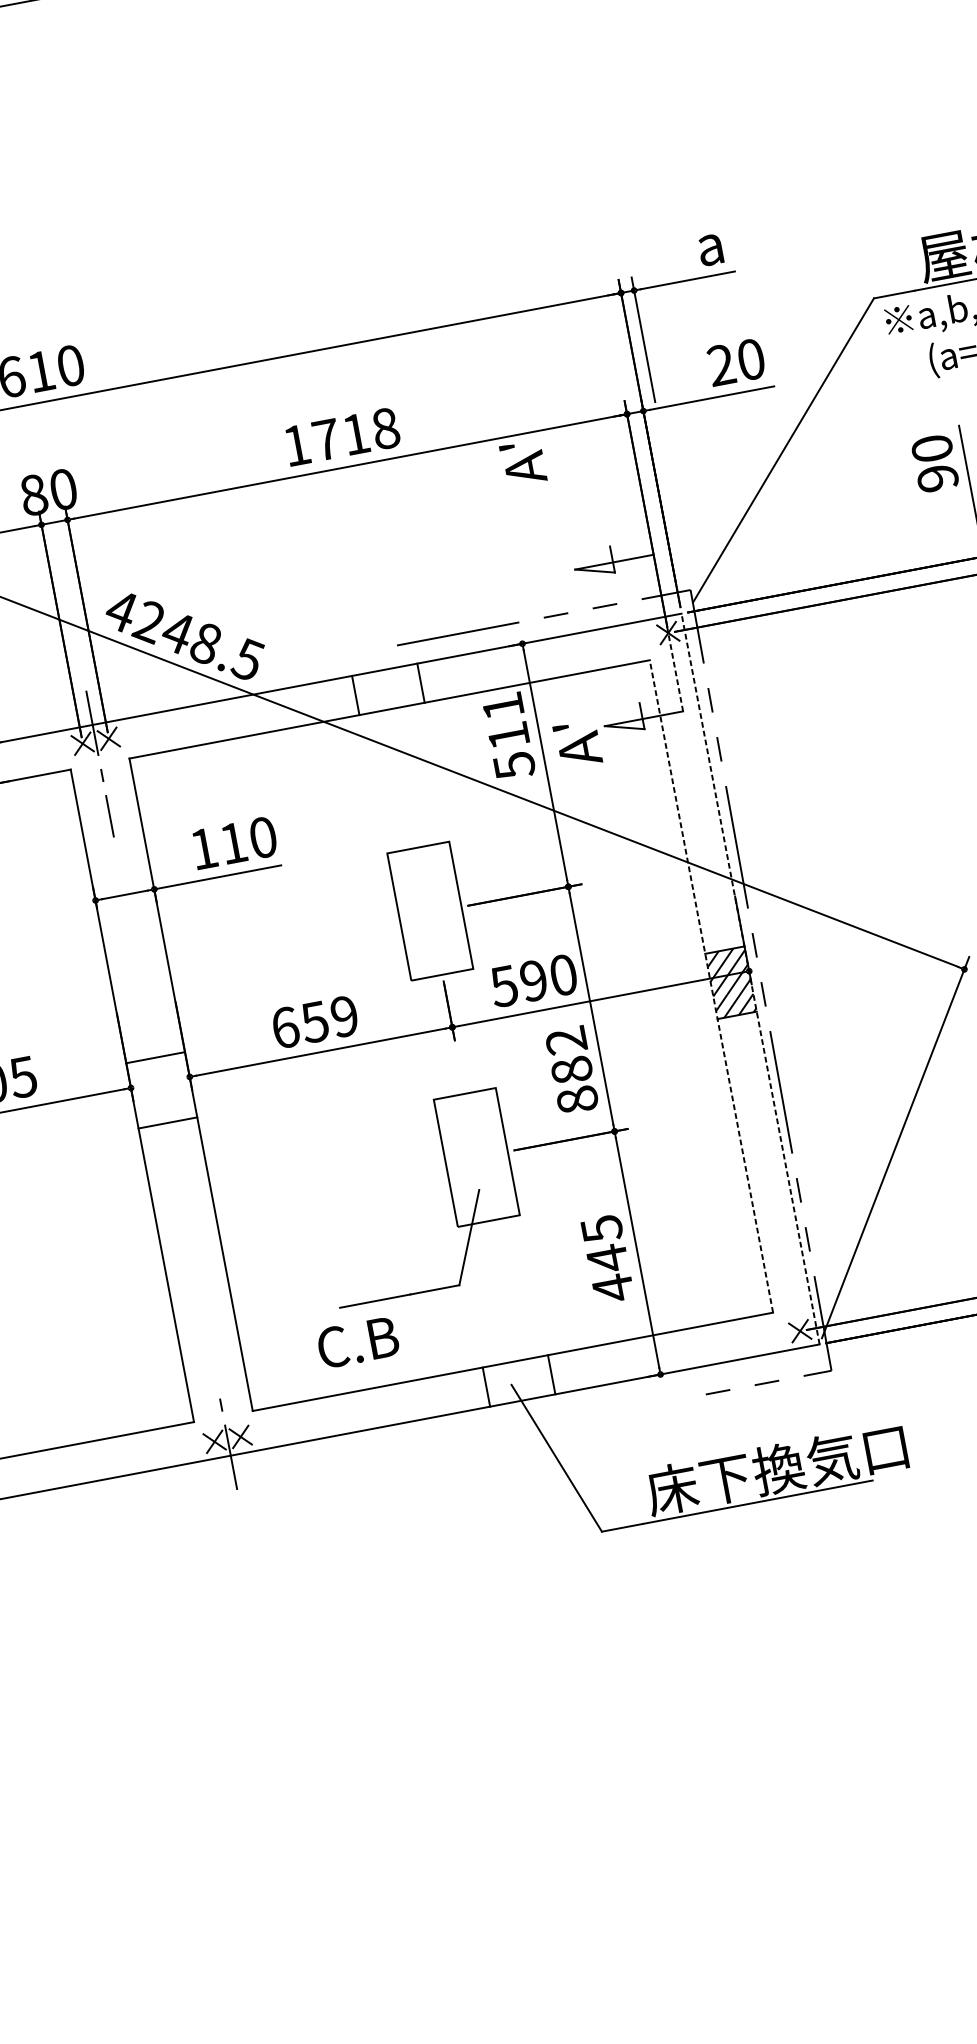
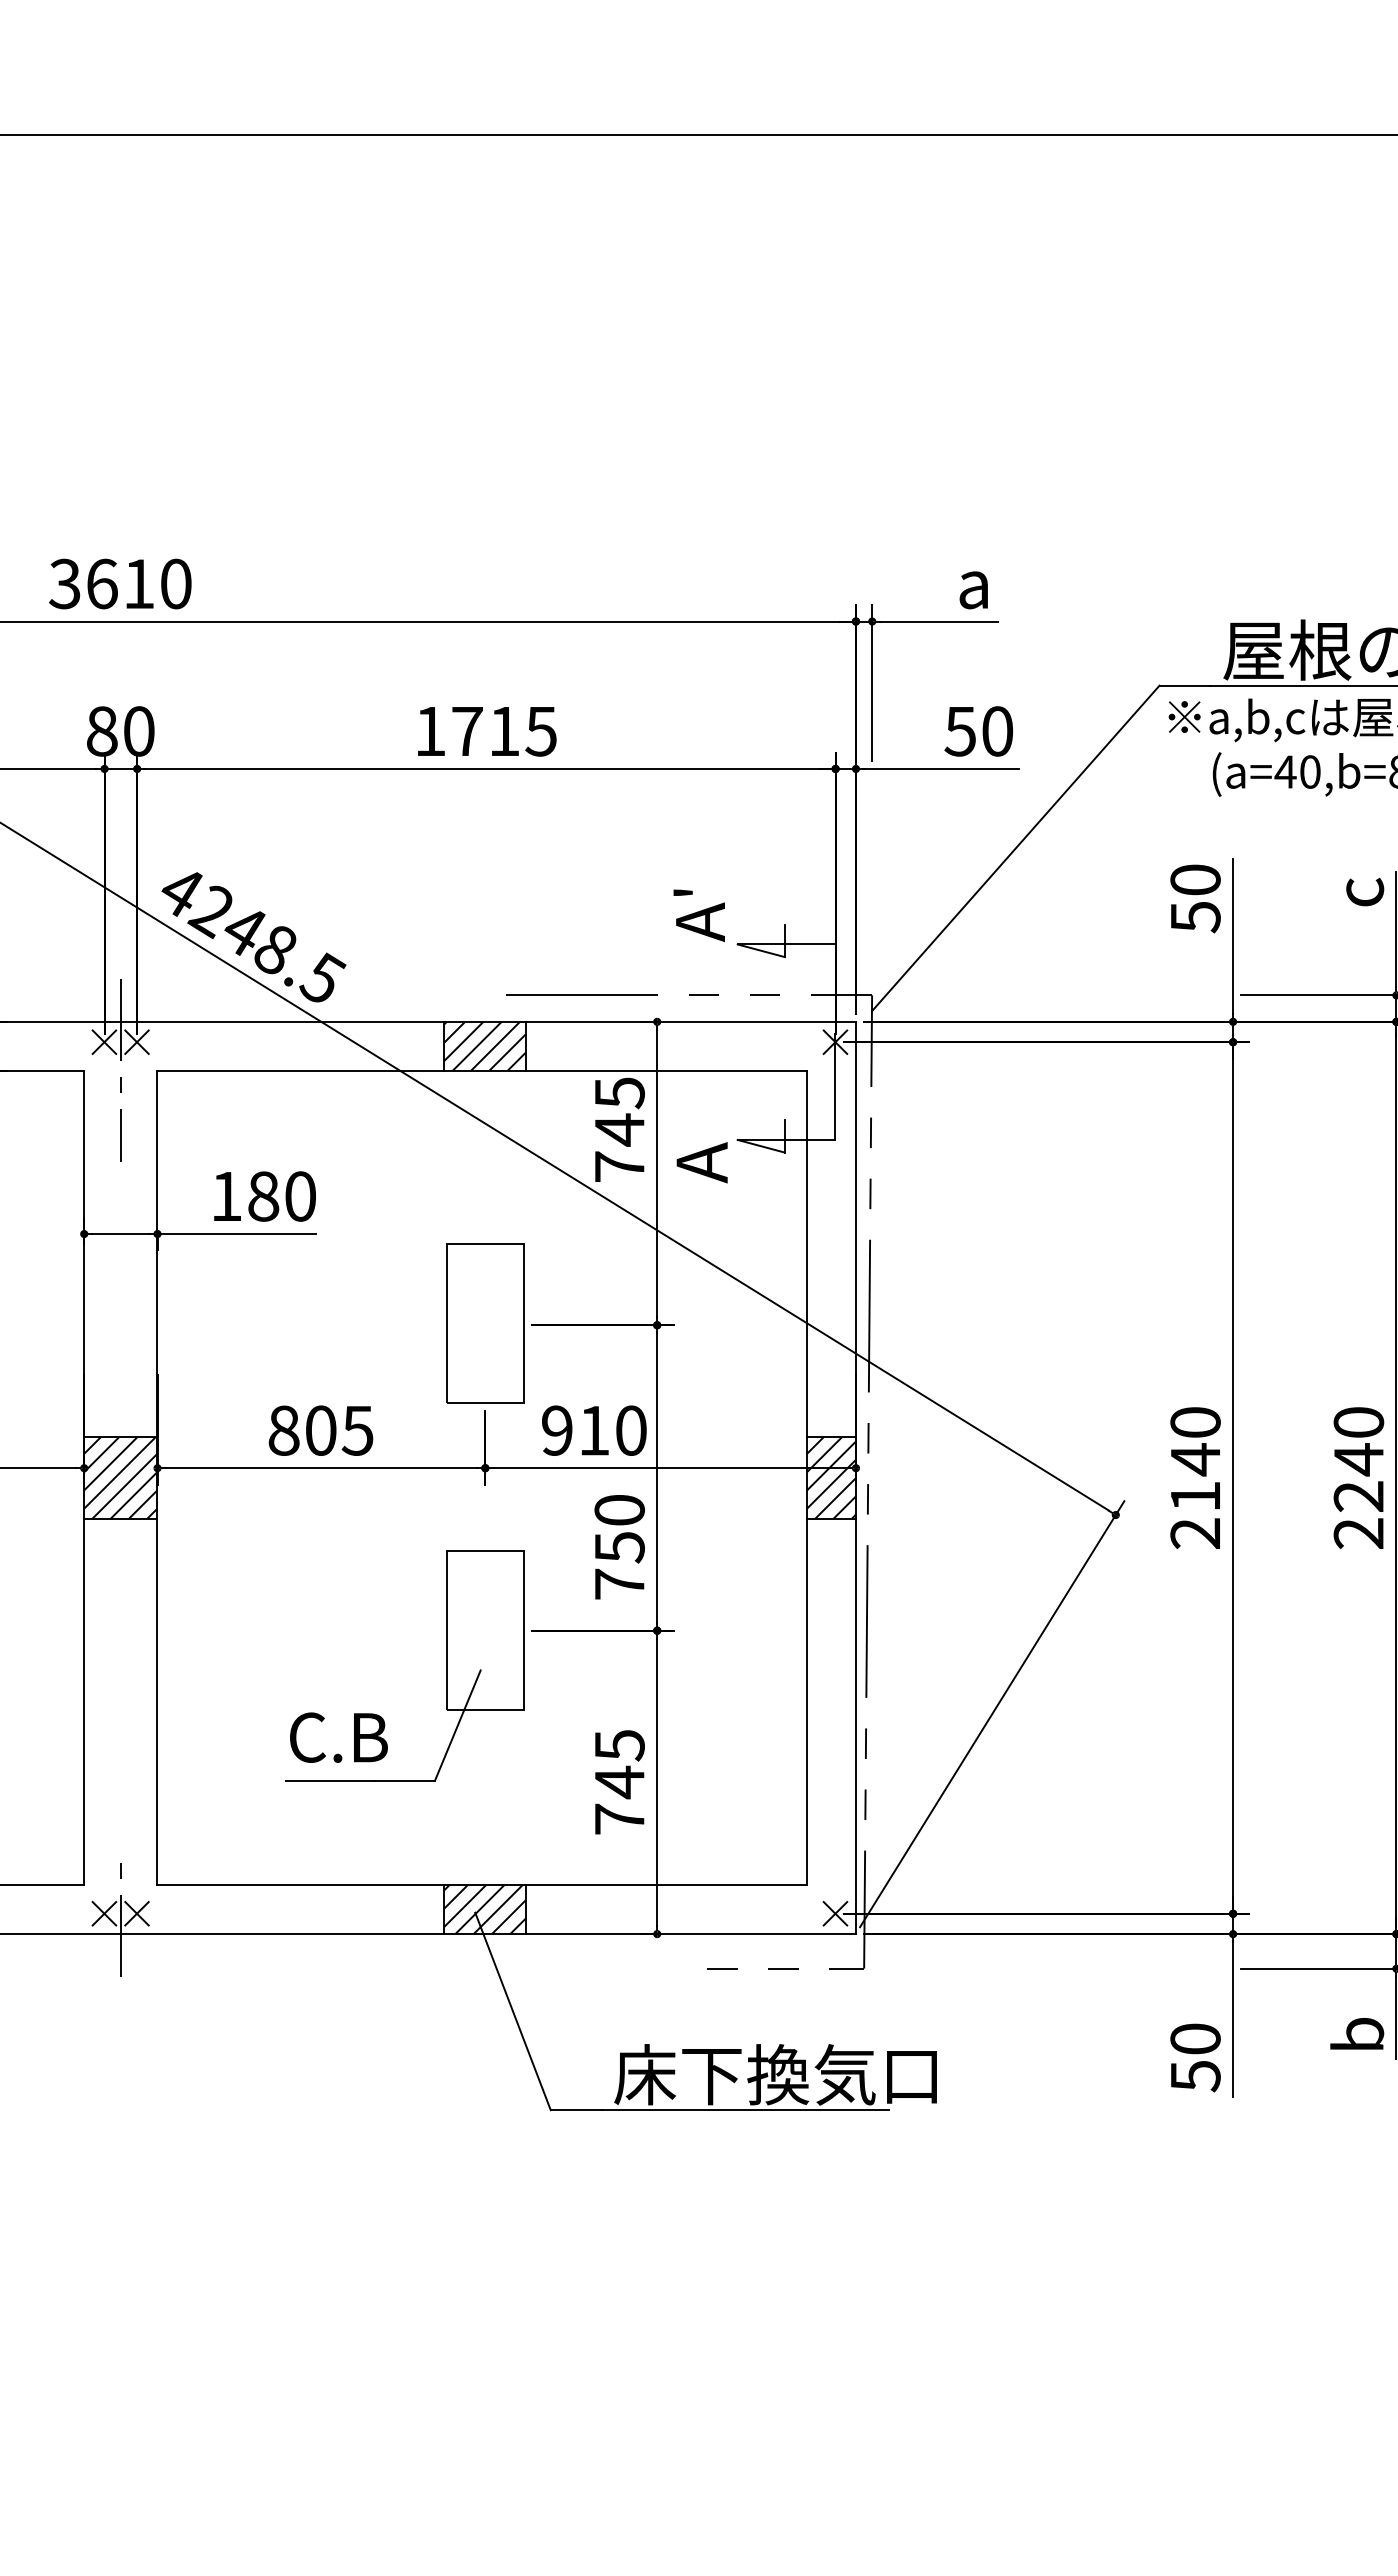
text: (720, 365) -> (959, 731), 20 -> 50
text: (385, 428) -> (541, 731), 1718 -> 1715
text: (522, 463) -> (698, 915), moved
text: (937, 478) -> (1195, 917), 90 -> 50
line: (675, 669) -> (835, 1087), dashed -> solid
hatch: (387, 688) -> (484, 1045), added
text: (560, 727) -> (684, 1131), A' -> A
text: (508, 736) -> (619, 1130), 511 -> 745
text: (233, 843) -> (263, 1196), 110 -> 180
line: (750, 978) -> (855, 1477), dashed -> solid
text: (518, 983) -> (575, 1430), 590 -> 910
line: (711, 986) -> (806, 1477), dashed -> solid
text: (314, 1022) -> (320, 1430), 659 -> 805
text: (571, 1070) -> (619, 1547), 882 -> 750
hatch: (161, 1089) -> (120, 1477), added
text: (612, 1288) -> (619, 1819), 445 -> 745
text: (357, 1342) -> (338, 1737), moved
hatch: (518, 1380) -> (484, 1909), added

